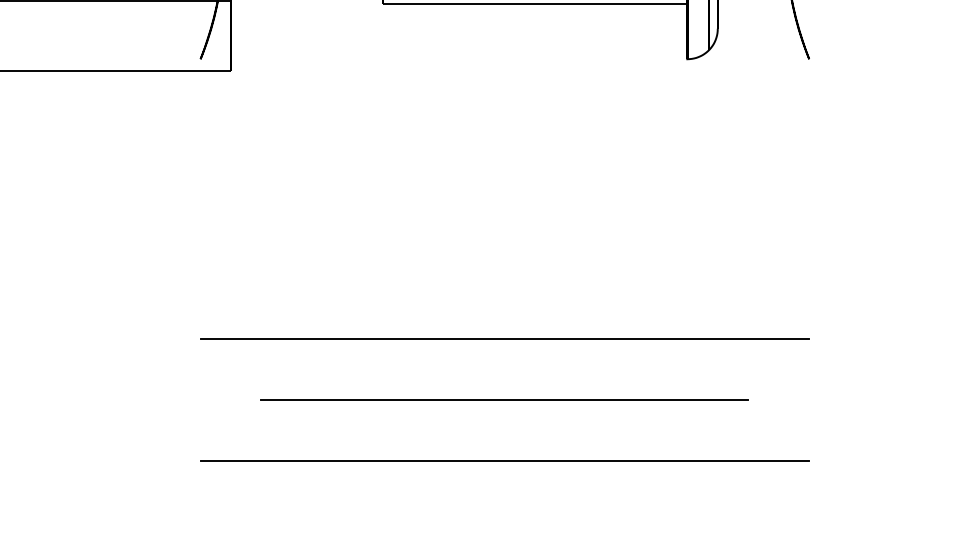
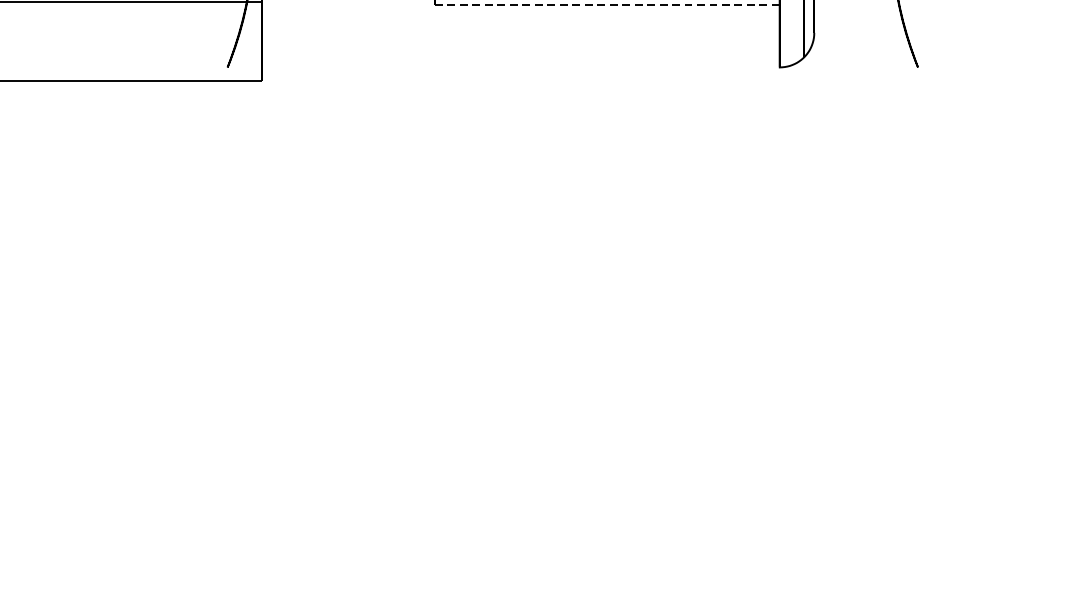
line: (534, 4) -> (606, 5), solid -> dashed
line: (504, 339) -> (572, 385), removed
line: (504, 400) -> (572, 454), removed
line: (504, 460) -> (572, 522), removed

